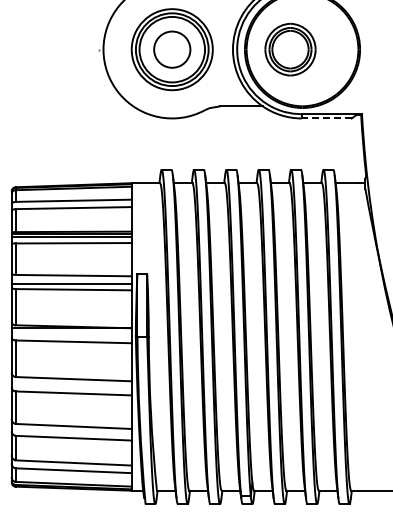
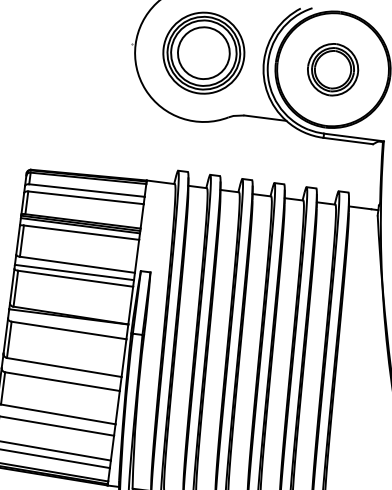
circle: (172, 49) -> (204, 53), size x1.43
part: (290, 49) -> (333, 69), moved
line: (326, 118) -> (348, 141), dashed -> solid

